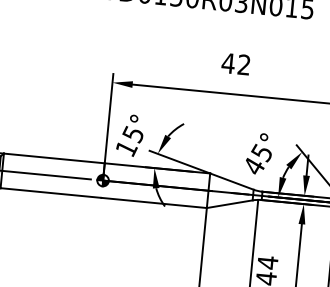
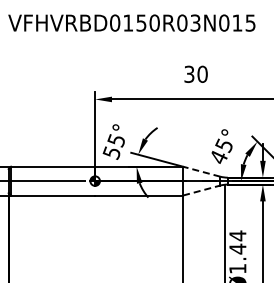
text: (235, 63) -> (195, 73), 42 -> 30
text: (125, 148) -> (111, 152), 15° -> 55°
line: (231, 181) -> (201, 171), solid -> dashed
line: (230, 204) -> (202, 190), solid -> dashed

